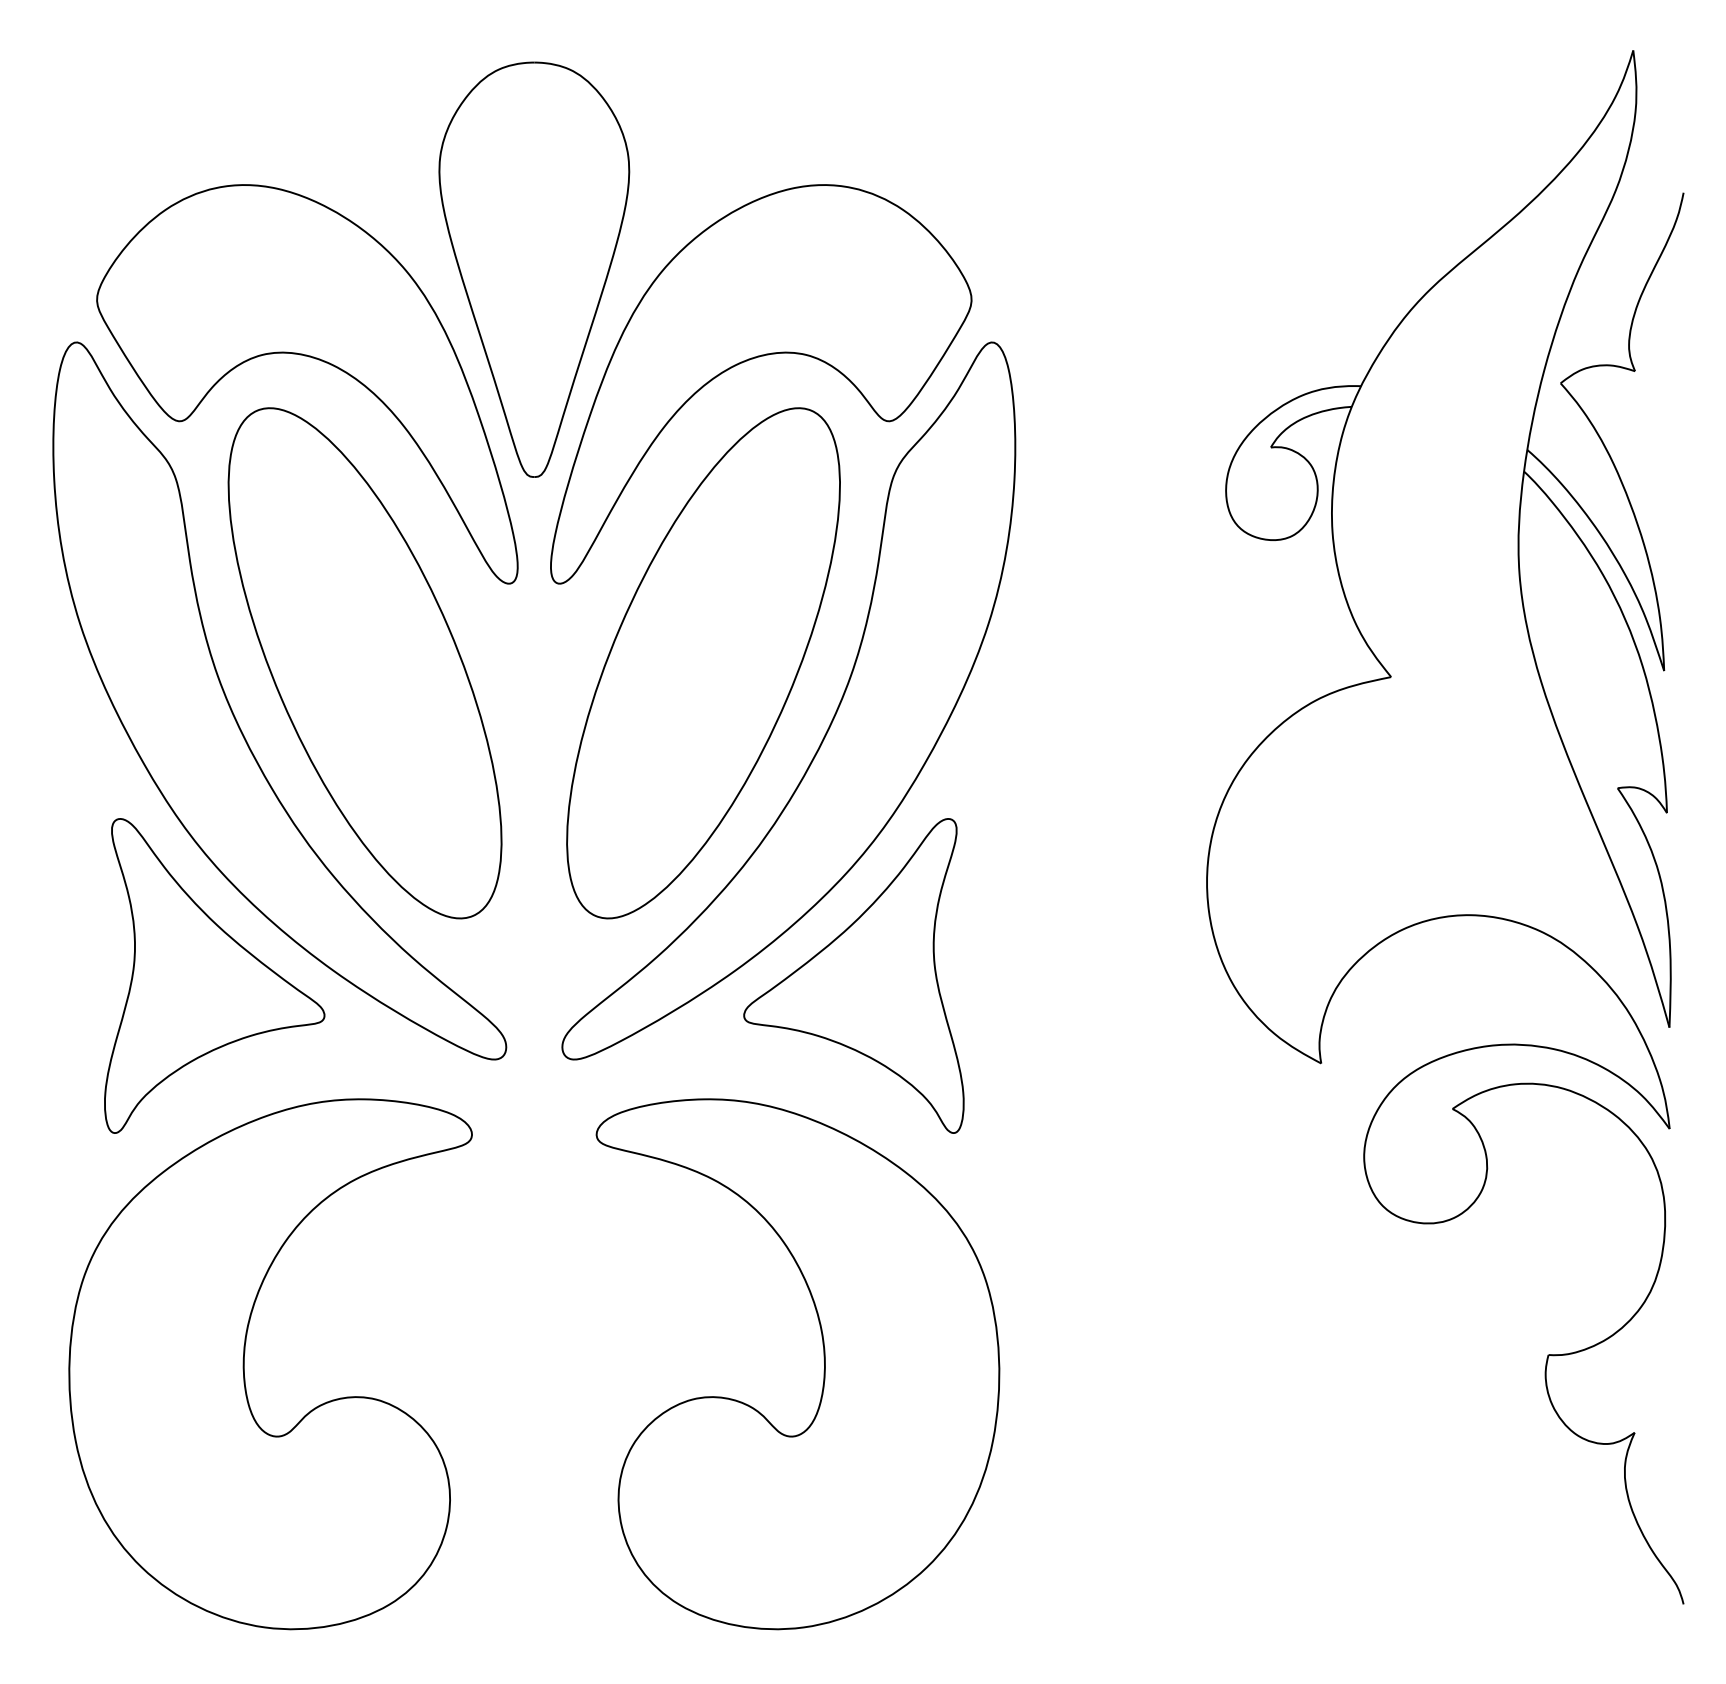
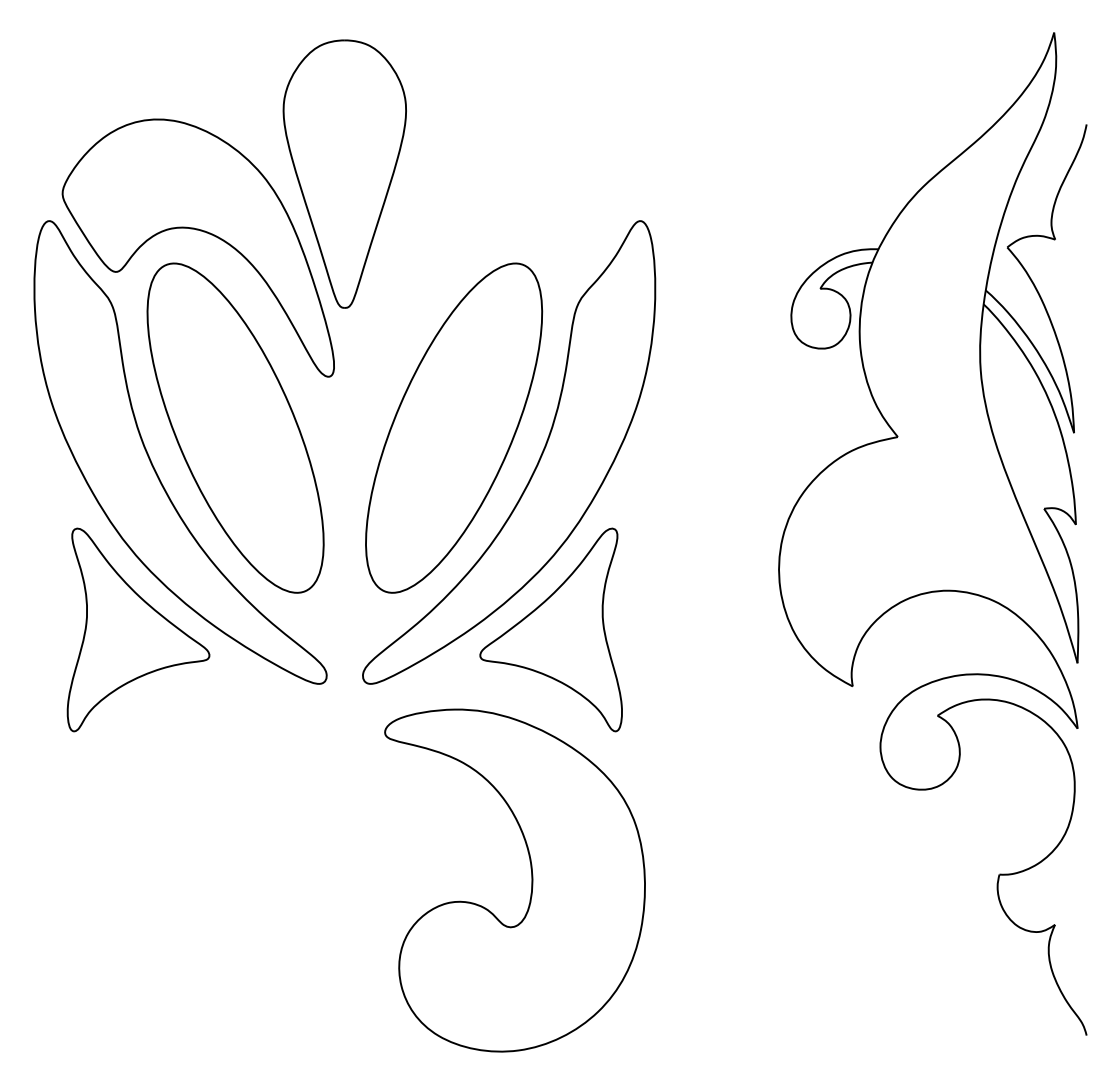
part: (749, 361) -> (483, 233), removed
part: (245, 1364) -> (158, 880), removed

